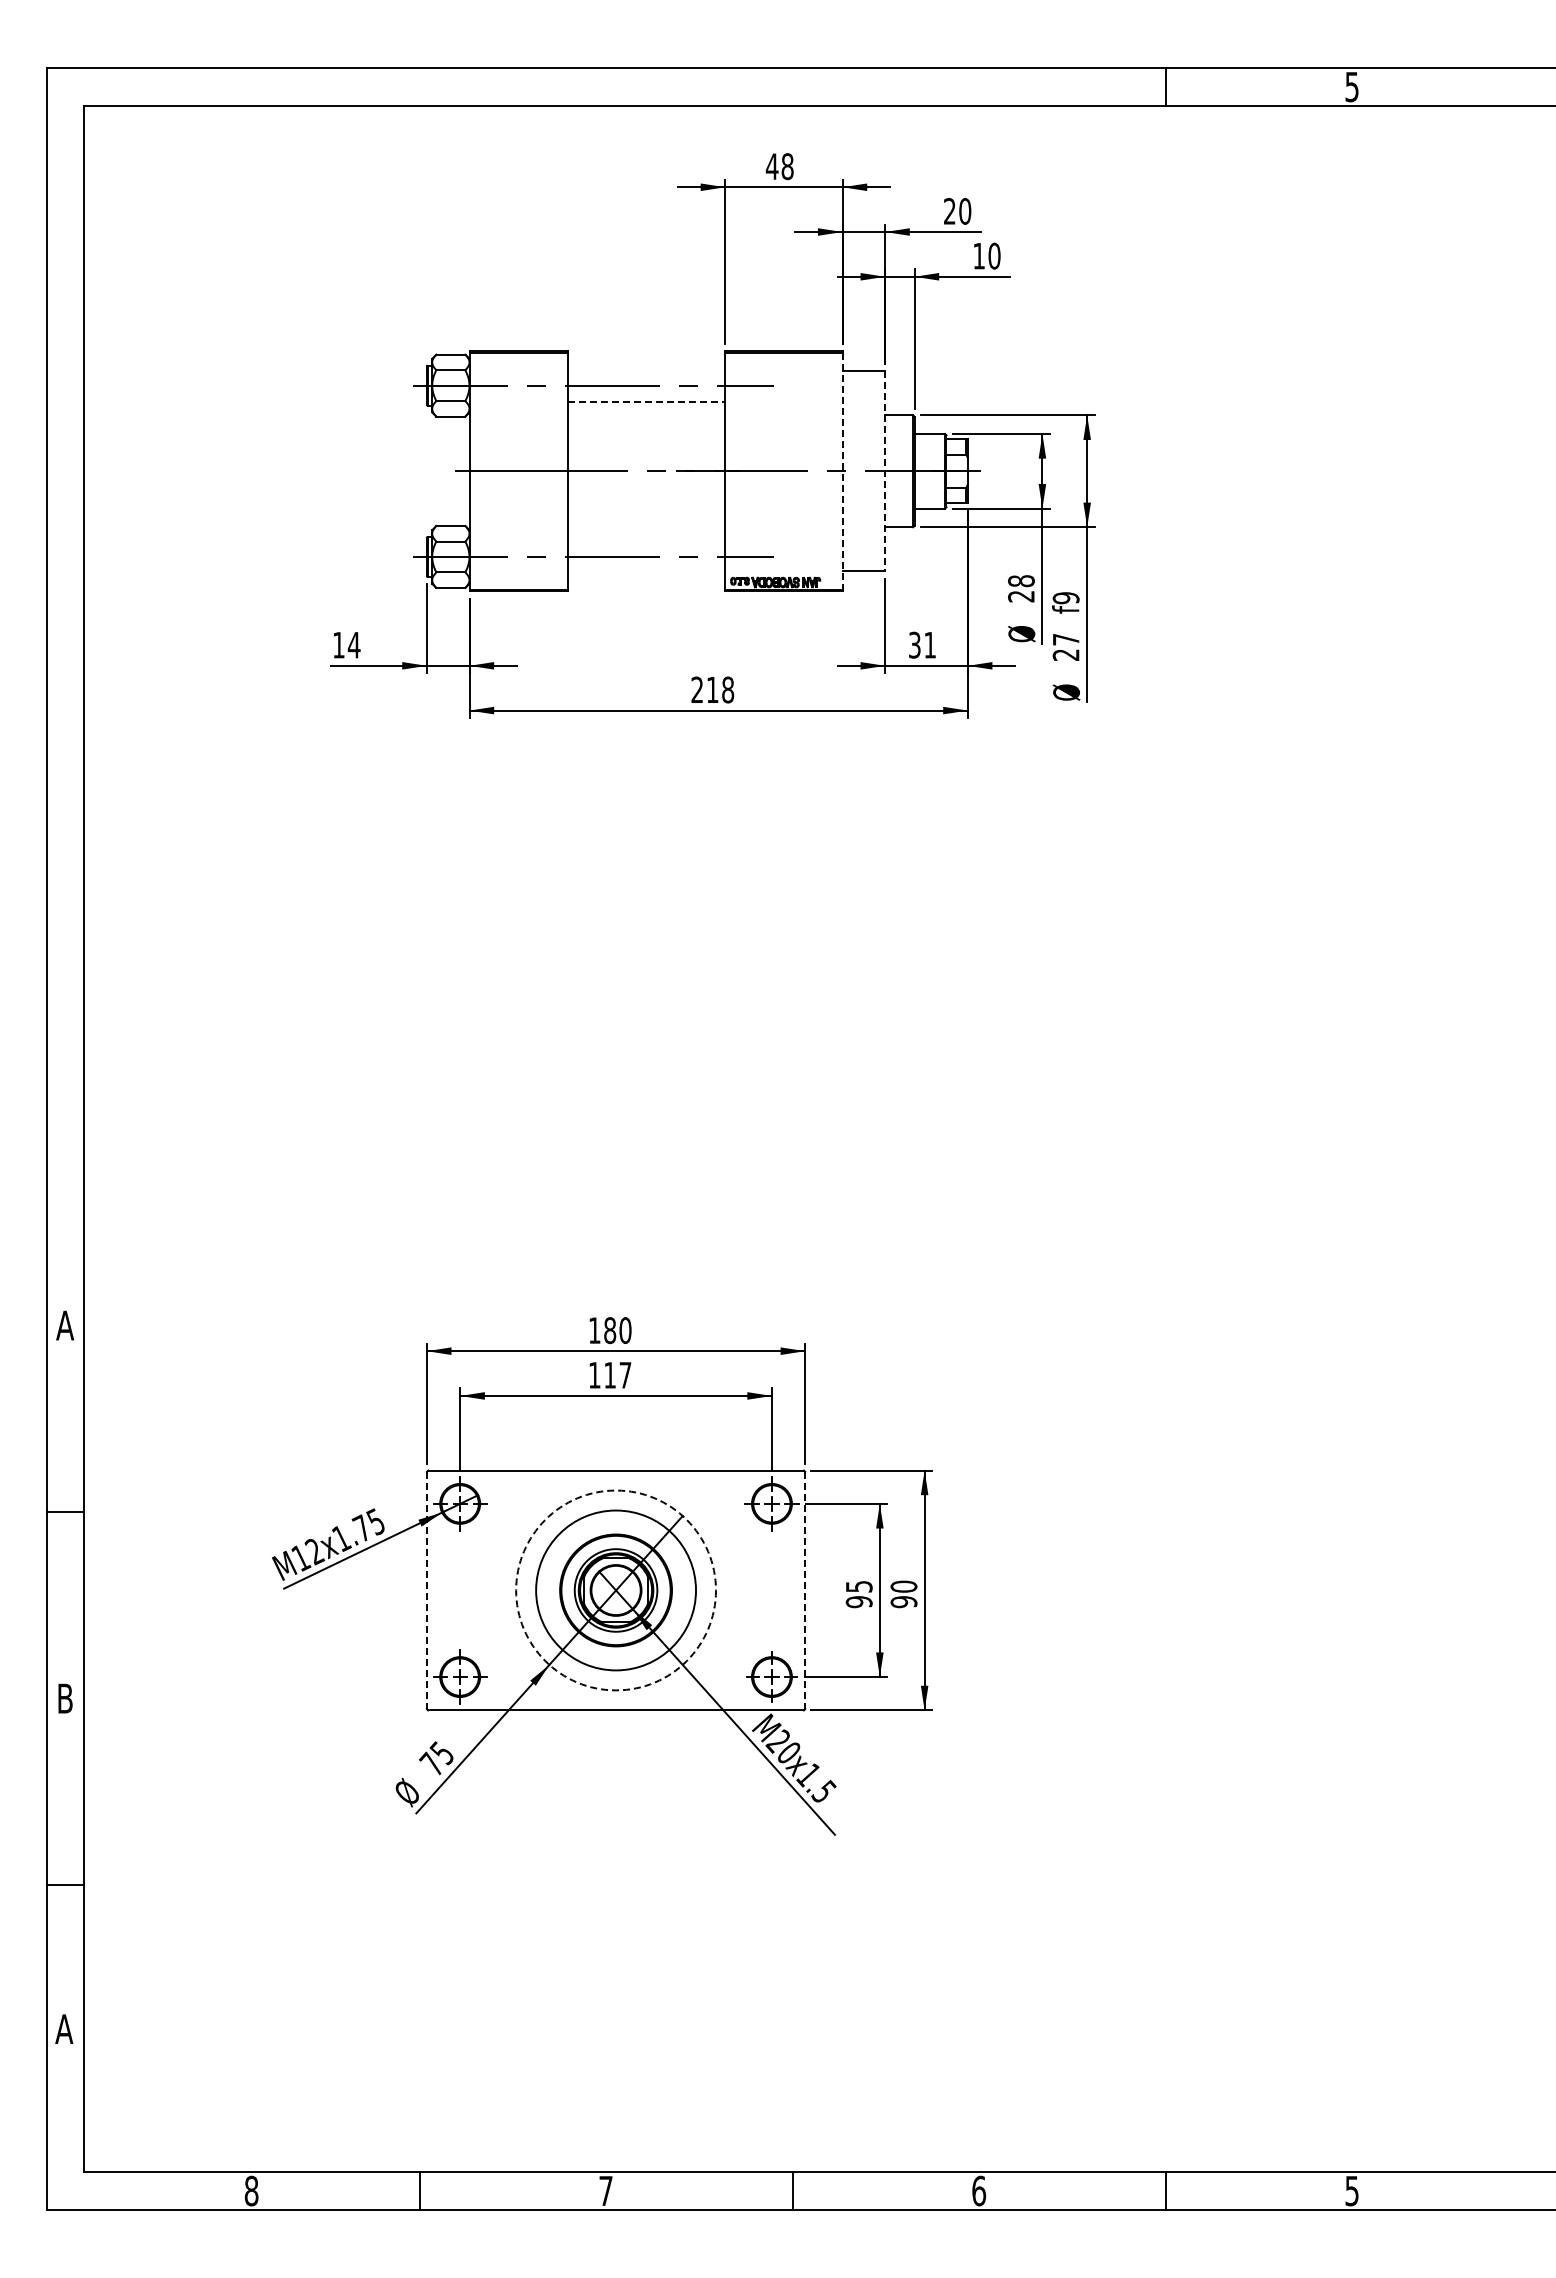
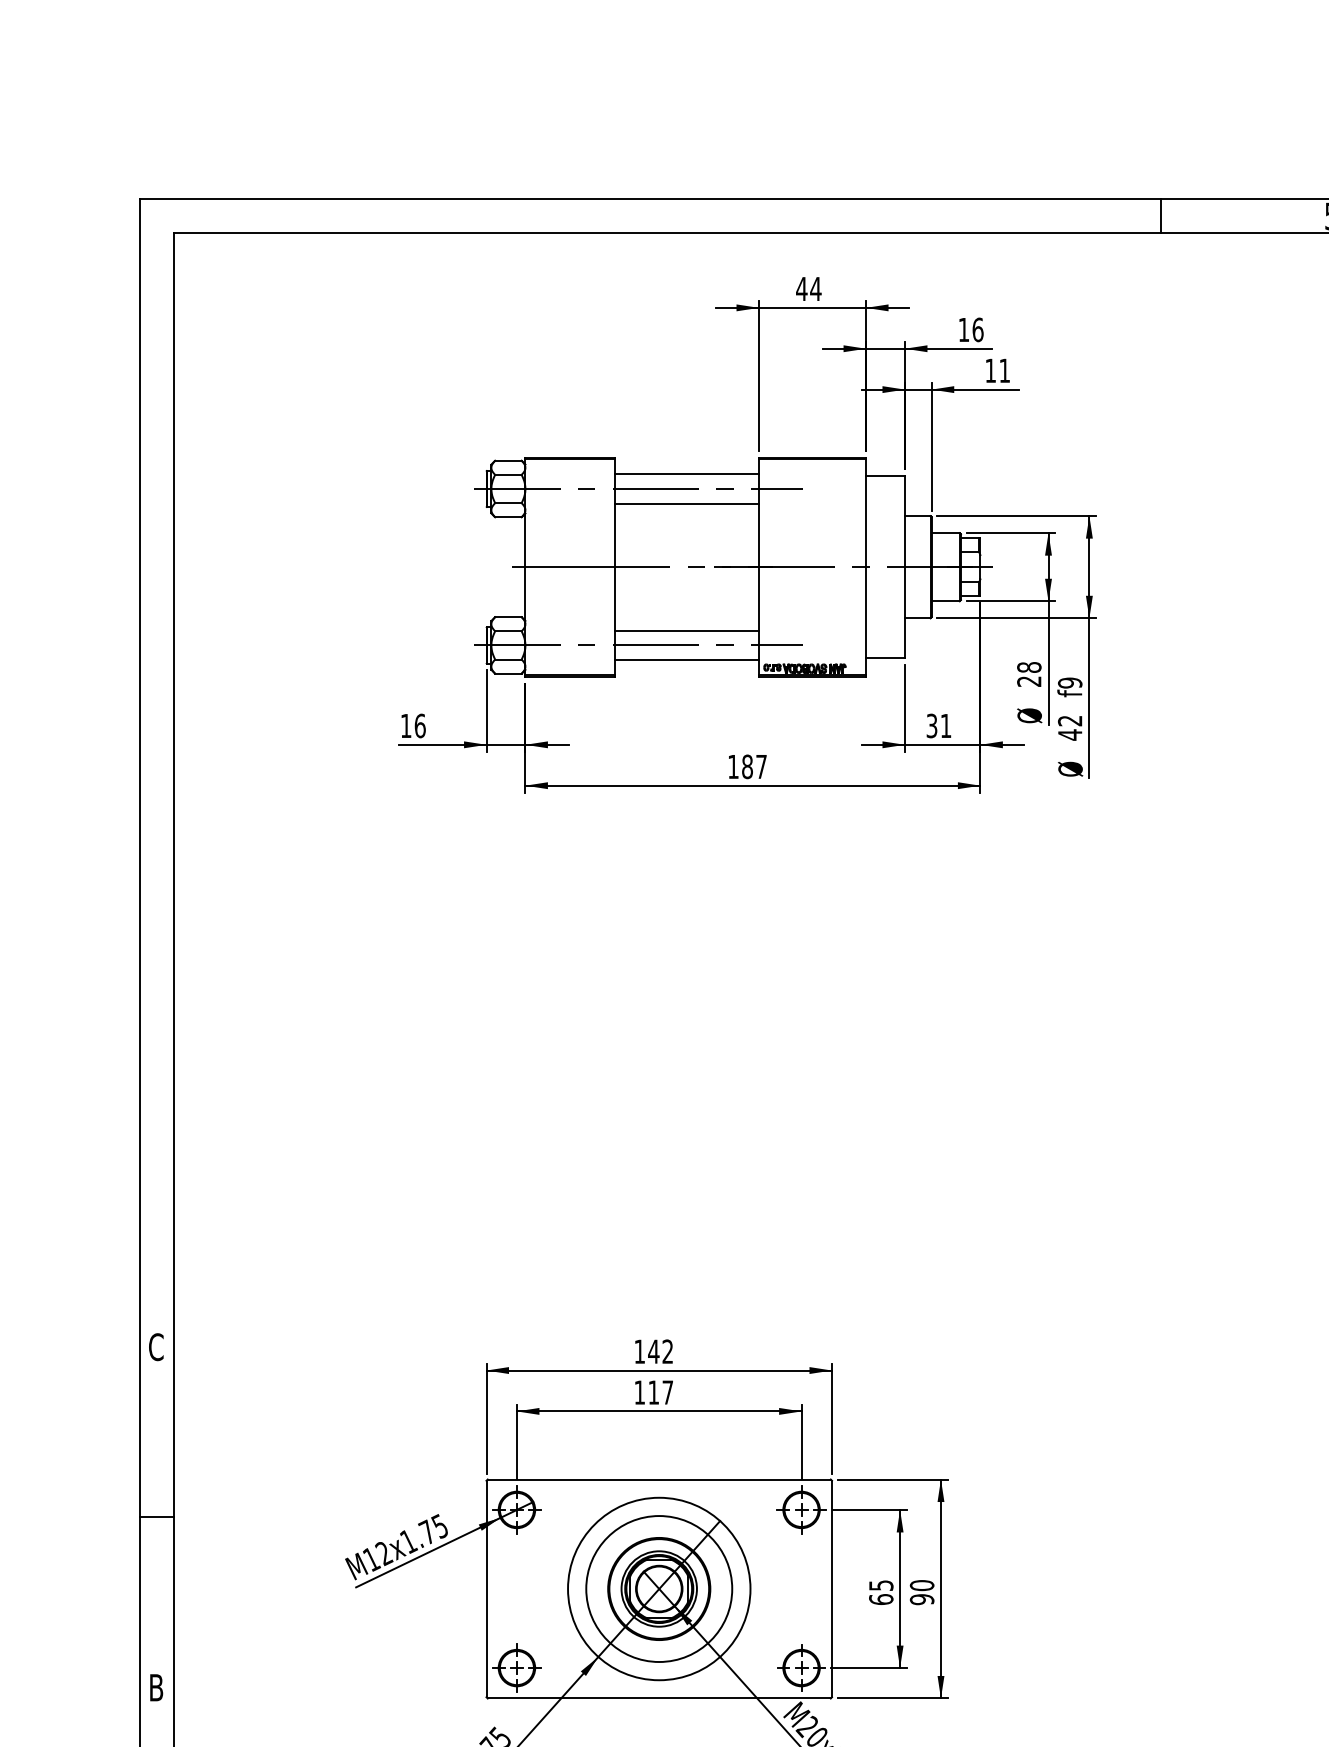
text: (787, 166) -> (815, 288), 48 -> 44
text: (957, 211) -> (970, 330), 20 -> 16
text: (994, 255) -> (1004, 370), 10 -> 11
line: (646, 369) -> (687, 474), added
line: (646, 401) -> (687, 503), dashed -> solid
line: (842, 471) -> (865, 567), dashed -> solid
line: (885, 471) -> (905, 567), dashed -> solid
line: (646, 541) -> (687, 631), added
line: (646, 572) -> (687, 659), added
text: (353, 644) -> (419, 725), 14 -> 16
text: (1065, 647) -> (1069, 728), 27 -> 42
text: (712, 689) -> (747, 766), 218 -> 187
text: (65, 1325) -> (156, 1347), A -> C
text: (617, 1330) -> (660, 1351), 180 -> 142
line: (426, 1590) -> (486, 1589), dashed -> solid
circle: (615, 1590) -> (658, 1589), dashed -> solid
line: (805, 1590) -> (832, 1589), dashed -> solid
text: (858, 1602) -> (880, 1599), 95 -> 65

